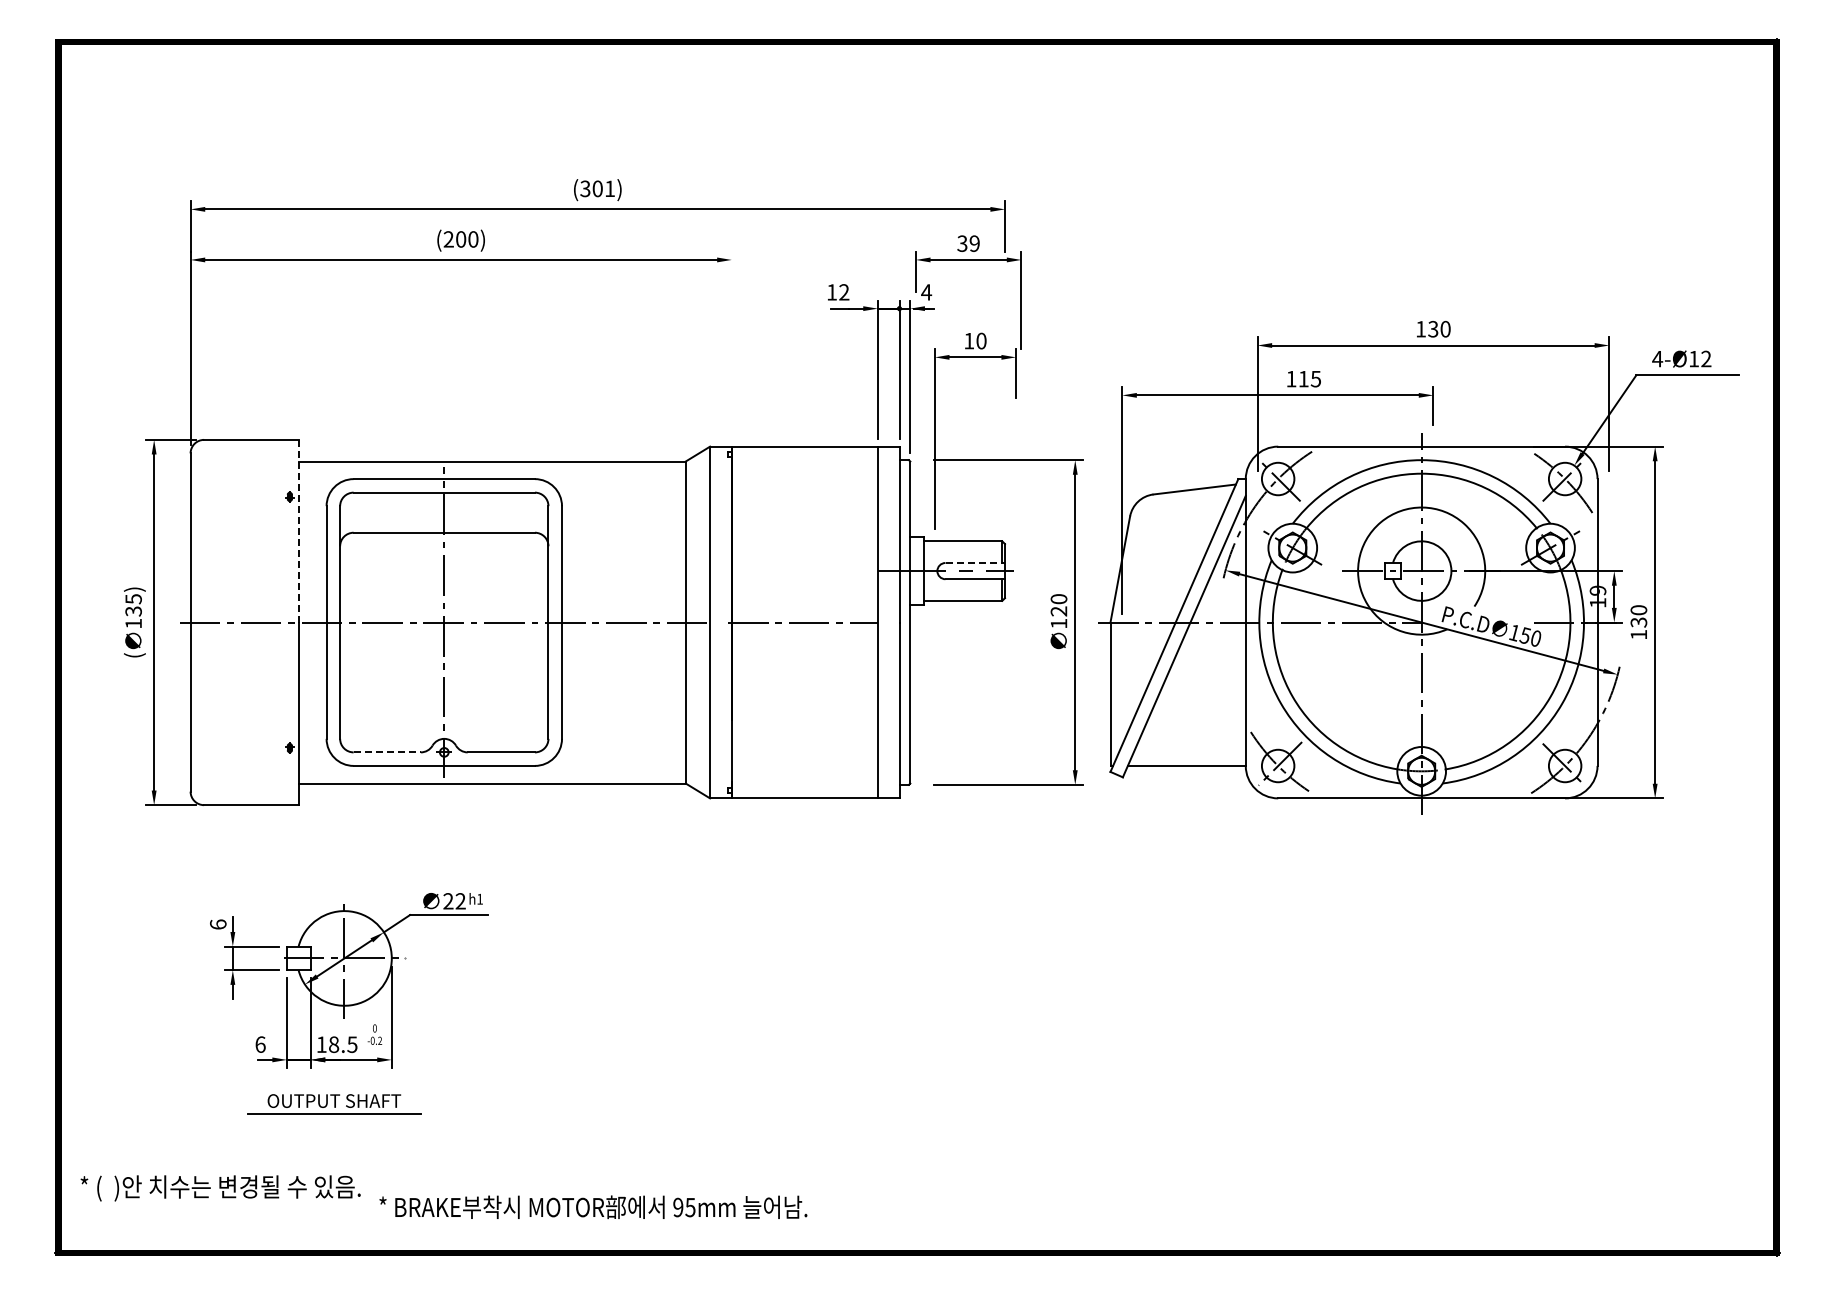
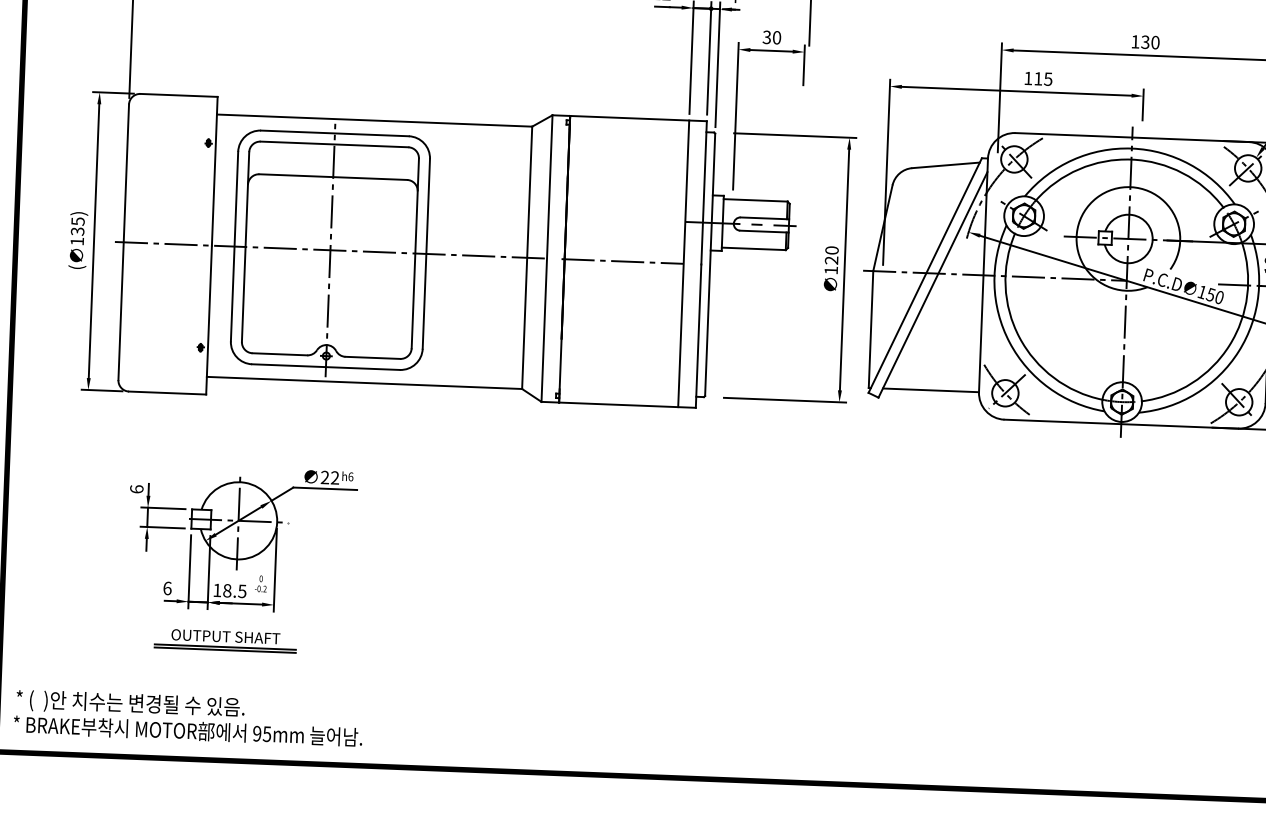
text: (969, 340) -> (767, 36), 10 -> 30
line: (298, 531) -> (214, 171), dashed -> solid
line: (975, 563) -> (765, 218), dashed -> solid
line: (387, 752) -> (280, 354), dashed -> solid
text: (480, 898) -> (351, 476), h1 -> h6
line: (333, 1117) -> (224, 650), added
text: (593, 1207) -> (188, 731), moved

